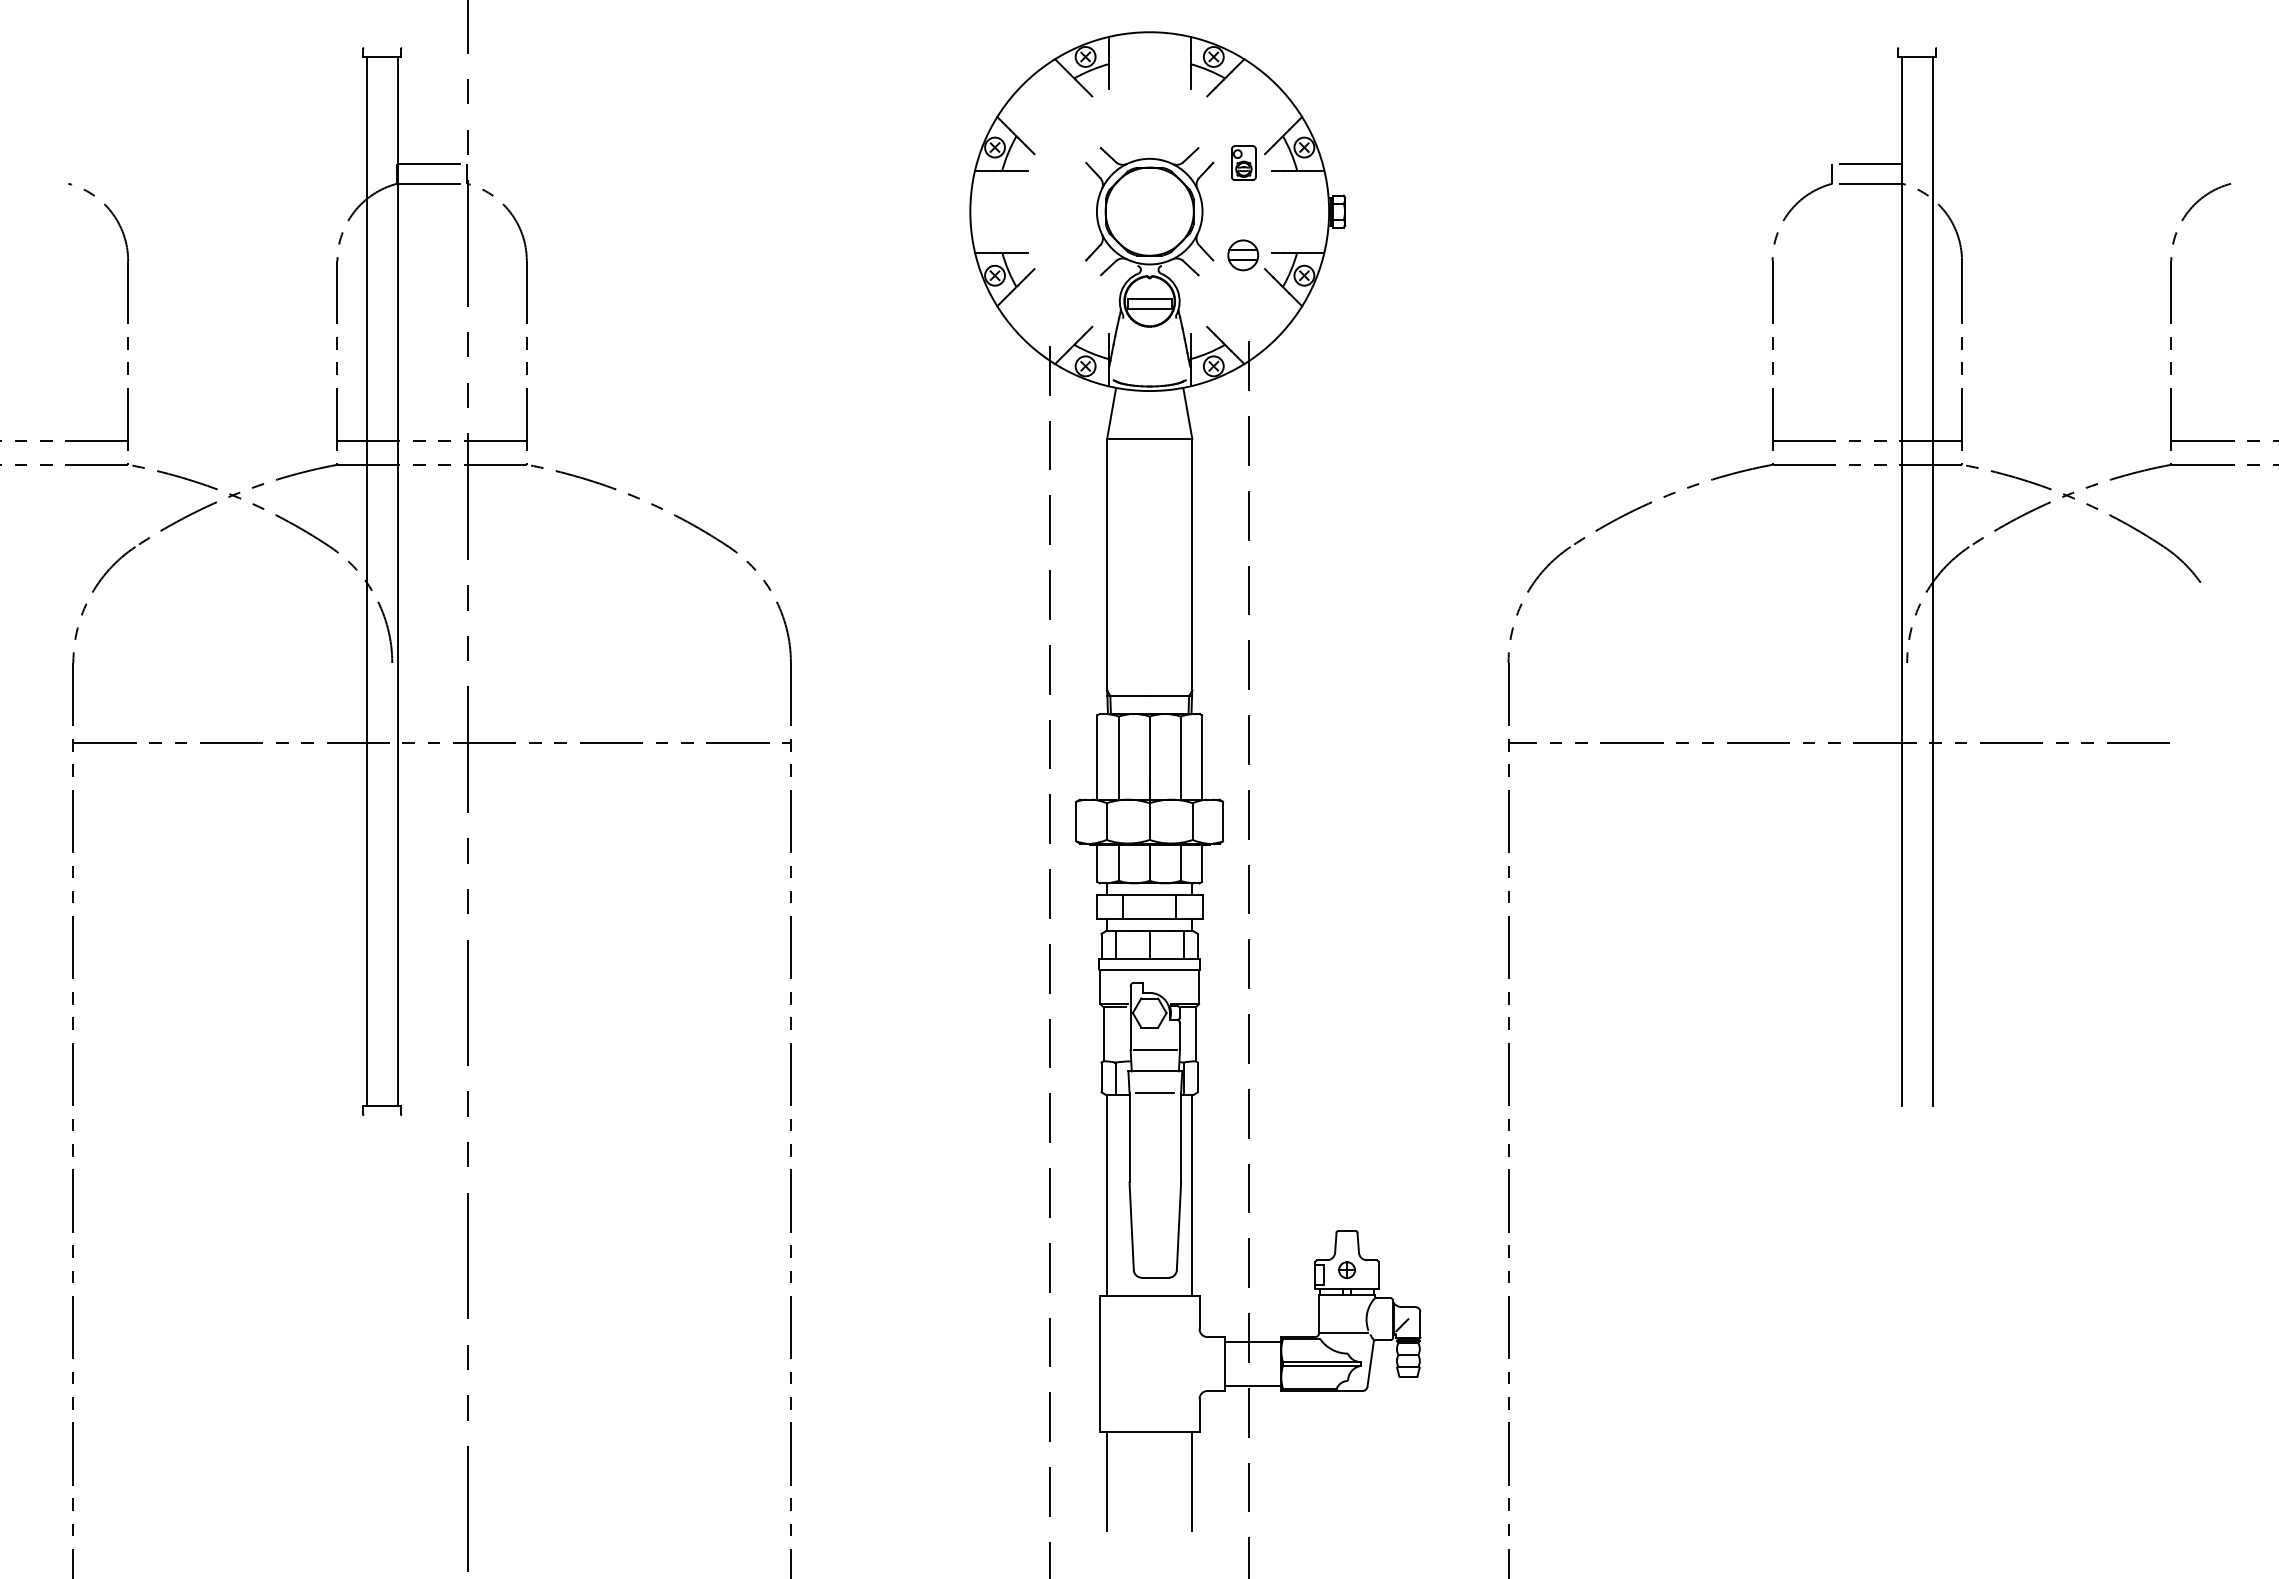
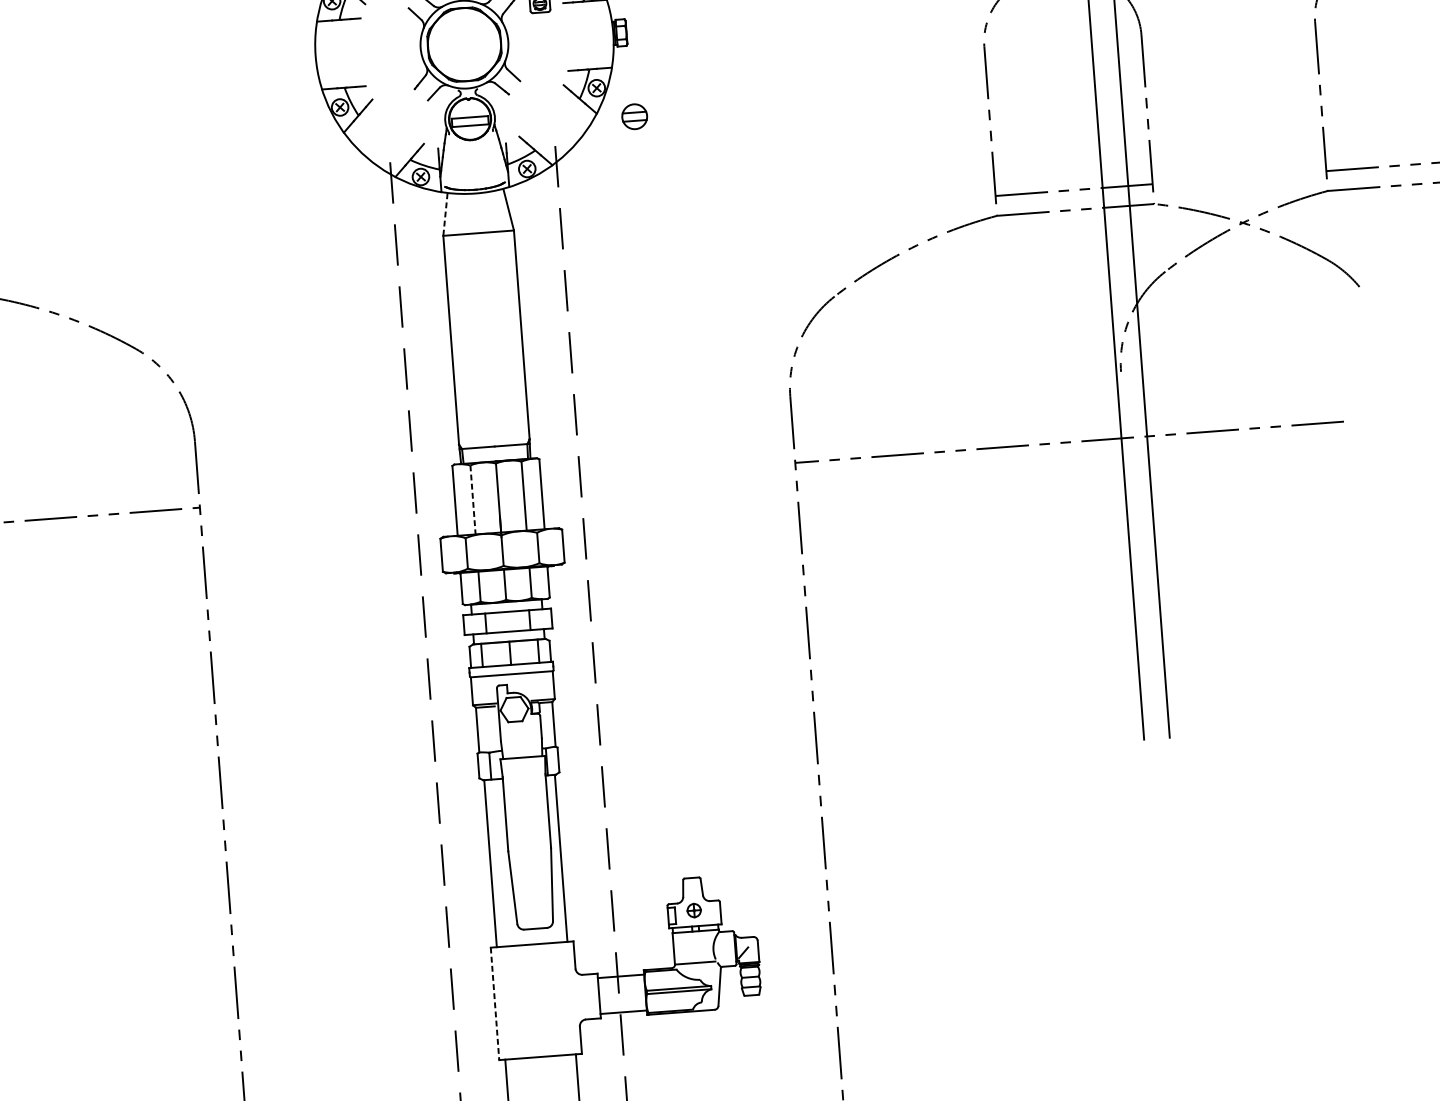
part: (1243, 255) -> (634, 116), moved
line: (1111, 413) -> (445, 214), solid -> dashed
line: (1118, 758) -> (472, 500), solid -> dashed
line: (1155, 1050) -> (521, 740), removed
line: (1154, 1092) -> (523, 775), removed
line: (1099, 1364) -> (494, 1004), solid -> dashed

